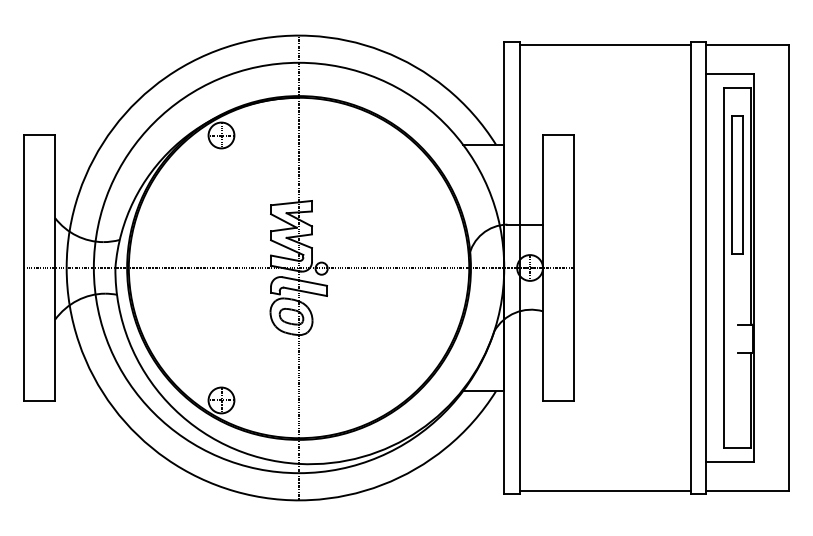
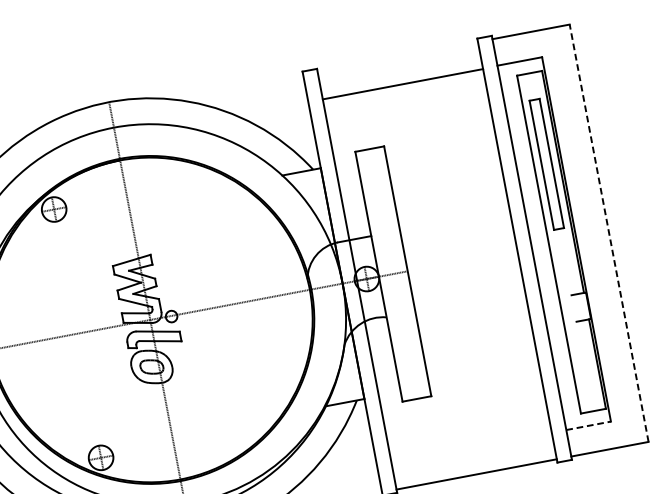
line: (604, 45) -> (402, 84), moved
line: (788, 267) -> (608, 232), solid -> dashed
line: (730, 462) -> (589, 425), solid -> dashed

